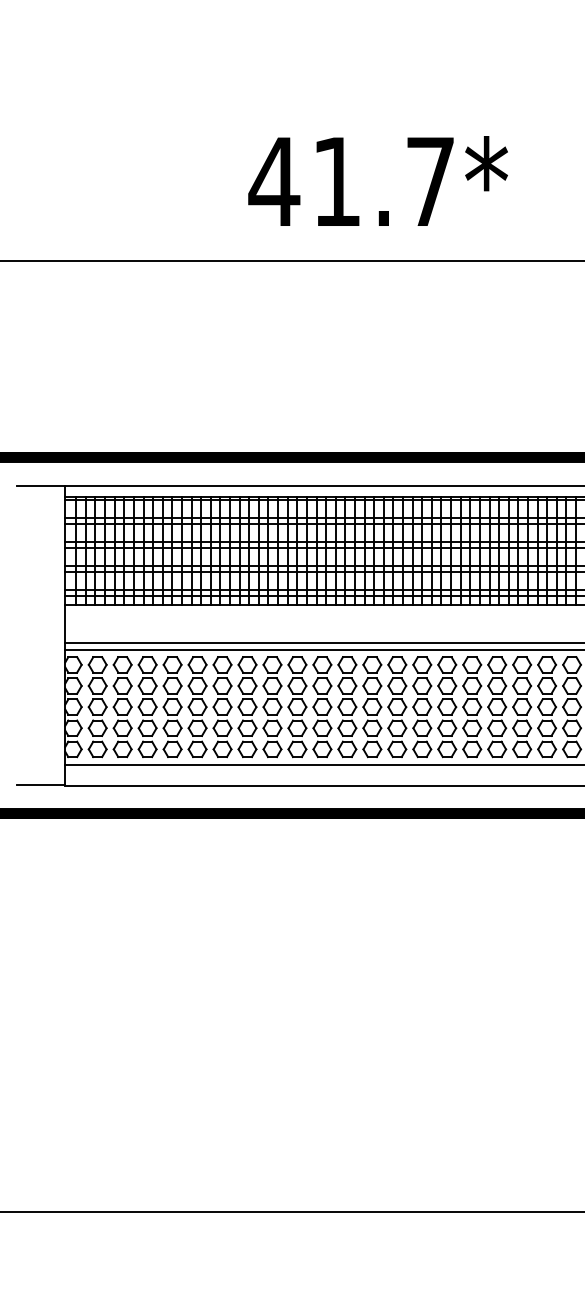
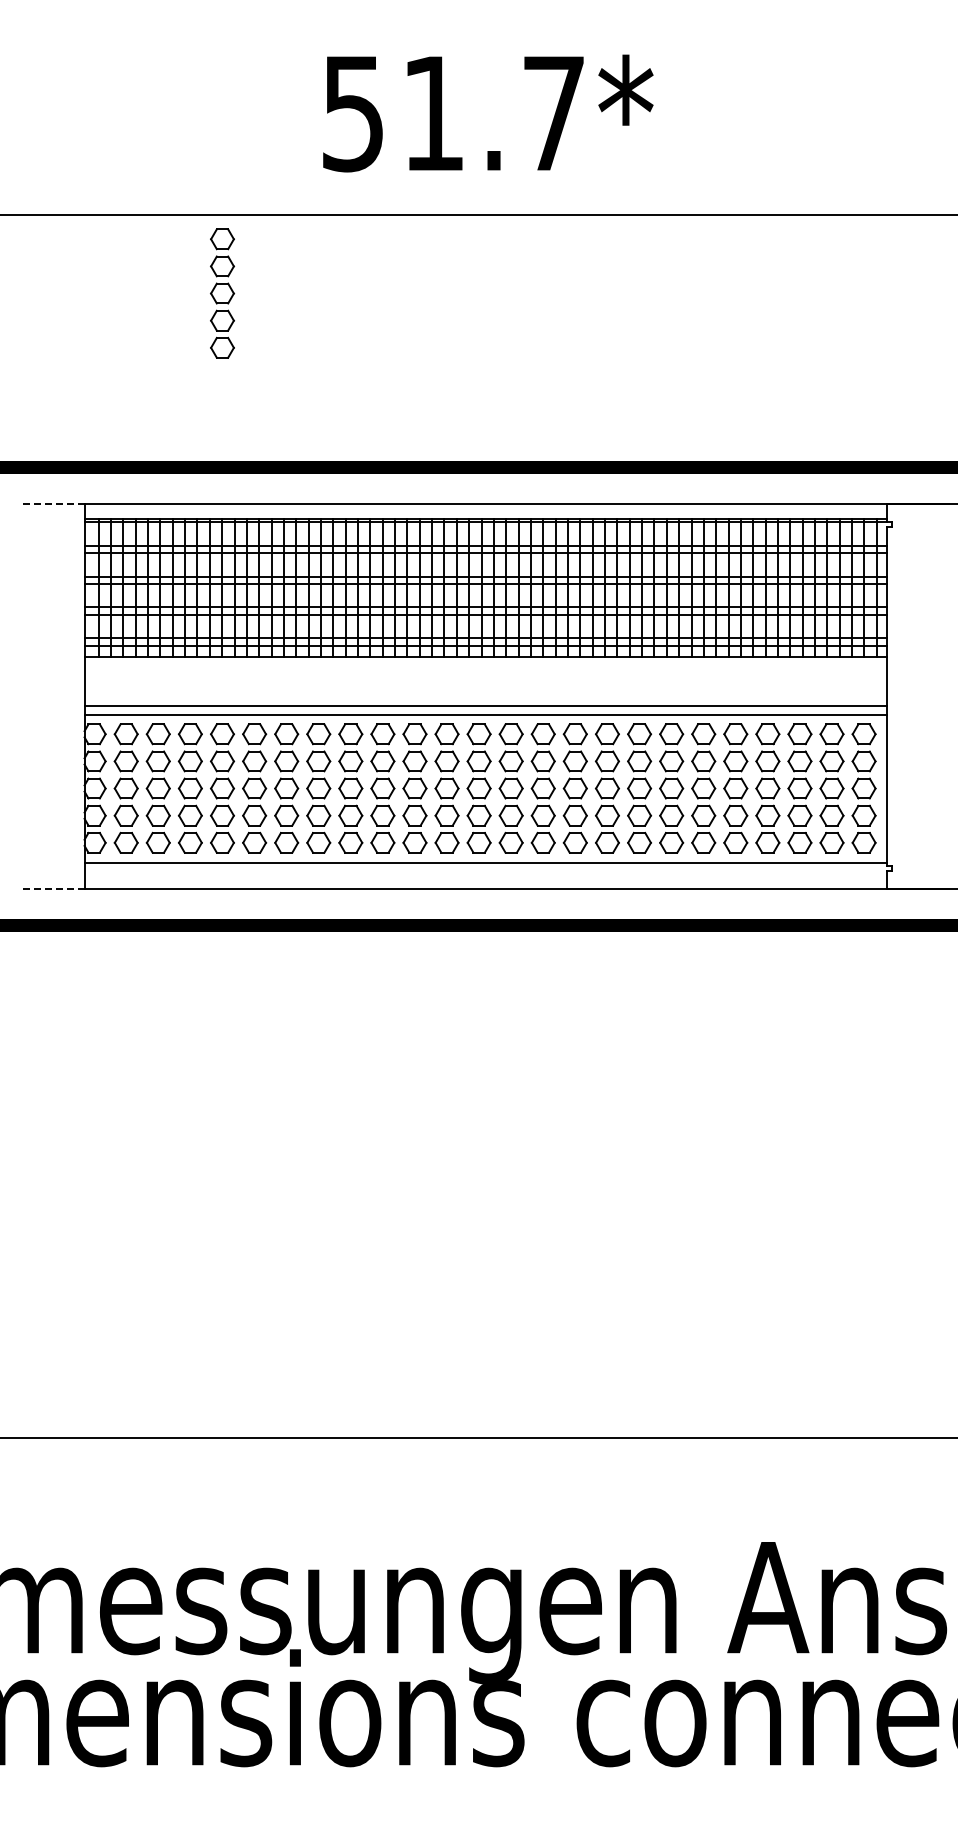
text: (273, 182) -> (352, 114), 41.7 -> 51.7
part: (172, 321) -> (222, 293), added
line: (41, 485) -> (53, 503), solid -> dashed
line: (41, 785) -> (53, 889), solid -> dashed

